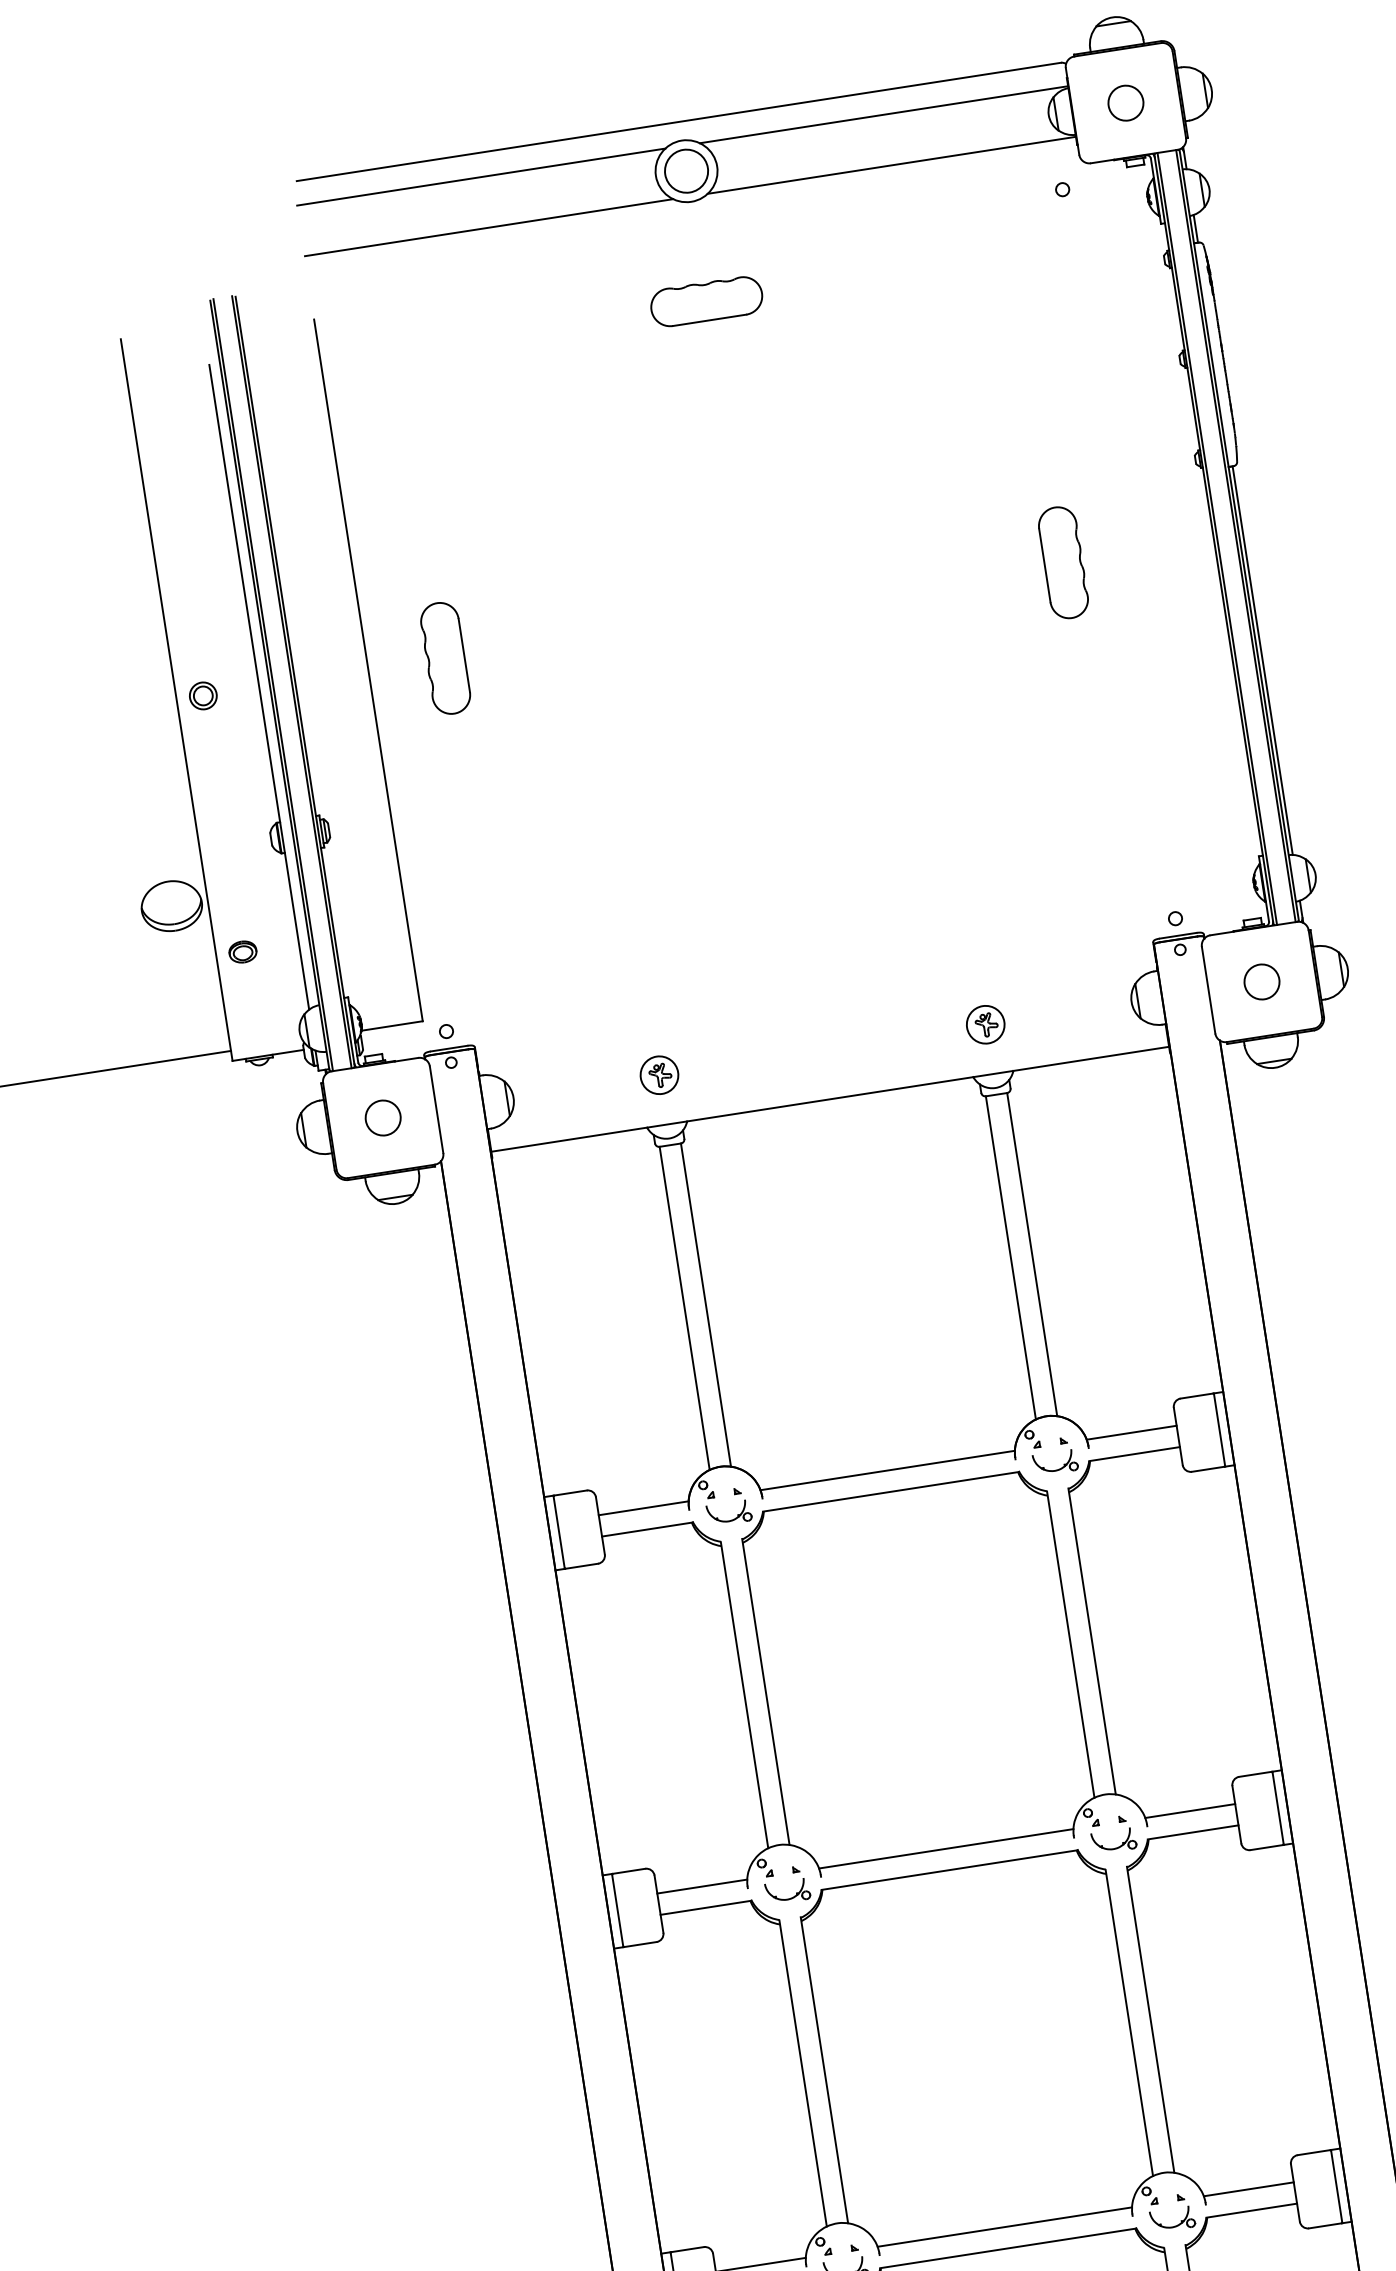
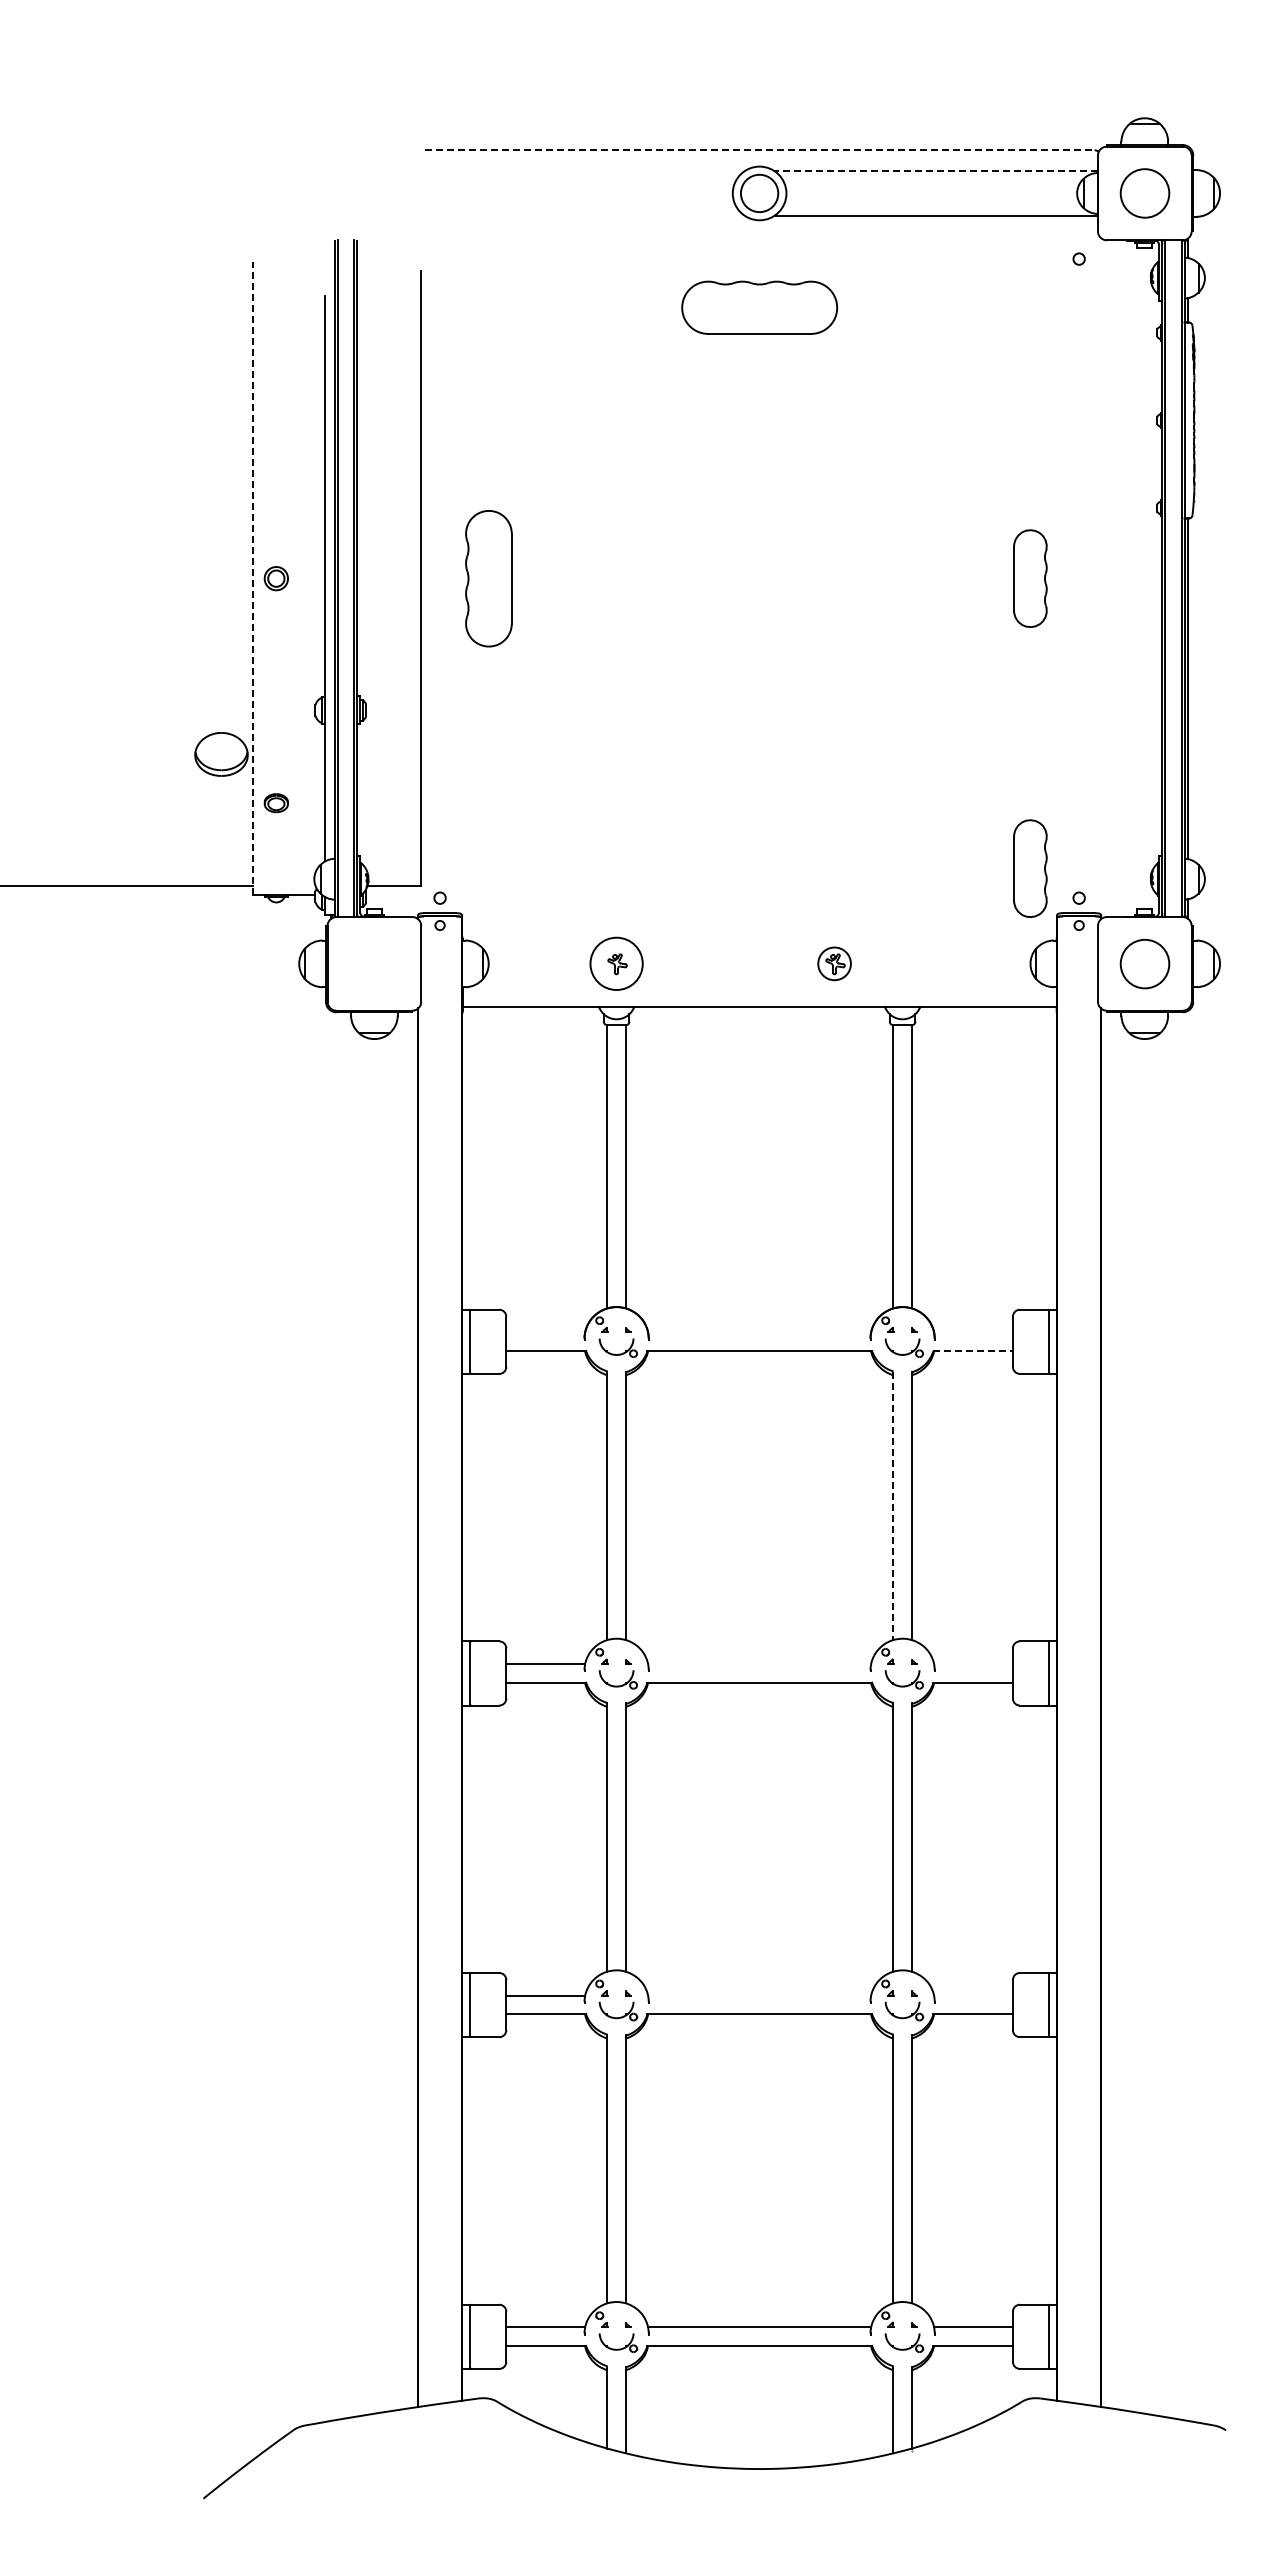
circle: (1125, 103) -> (1144, 193), size x1.6
line: (883, 115) -> (935, 171), solid -> dashed
line: (679, 122) -> (760, 150), solid -> dashed
line: (480, 177) -> (582, 171), removed
line: (488, 227) -> (582, 215), removed
part: (706, 301) -> (759, 307), size x1.6
part: (445, 658) -> (488, 578), size x1.4
line: (177, 699) -> (253, 578), solid -> dashed
part: (1114, 893) -> (1030, 868), added
circle: (1261, 981) -> (1144, 963), size x1.6
part: (985, 1024) -> (834, 963), moved
circle: (659, 1074) -> (616, 963), size x1.6
circle: (383, 1117) -> (374, 963), removed
line: (1131, 1432) -> (973, 1332), removed
line: (1135, 1454) -> (973, 1351), solid -> dashed
line: (887, 1470) -> (759, 1332), removed
line: (643, 1508) -> (545, 1332), removed
line: (1071, 1645) -> (893, 1506), solid -> dashed
line: (1190, 1811) -> (973, 1664), removed
line: (946, 1849) -> (759, 1664), removed
line: (1248, 2189) -> (973, 1995), removed
line: (1004, 2226) -> (759, 1995), removed

